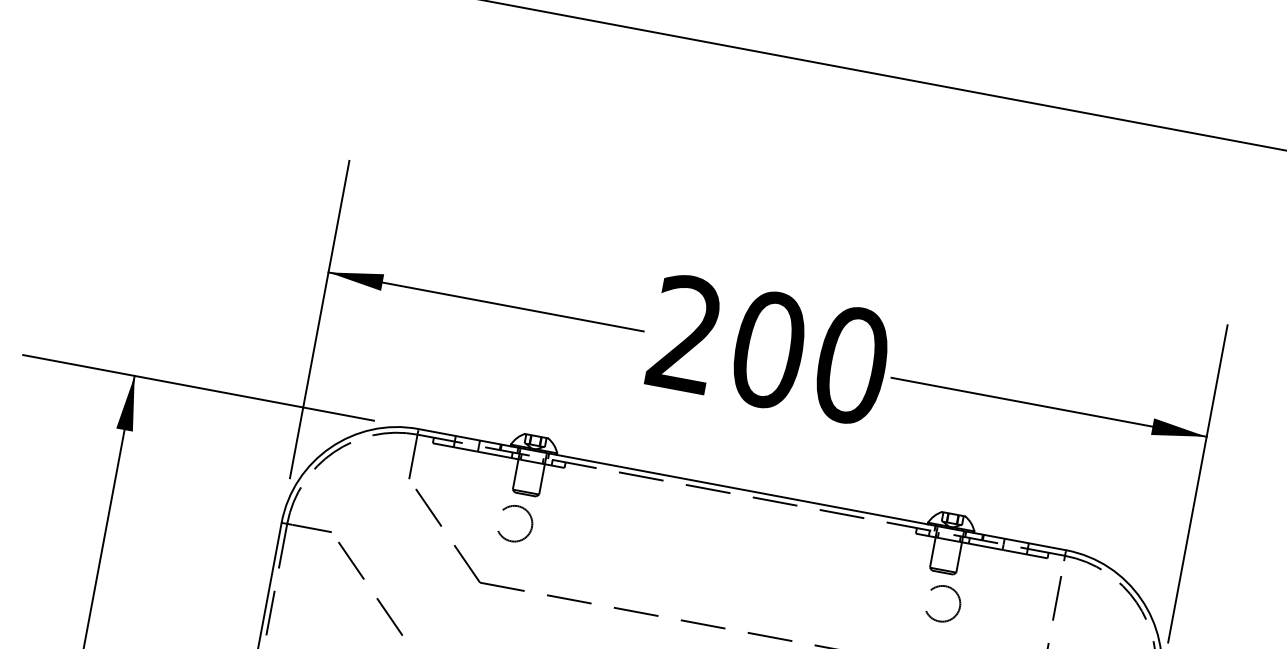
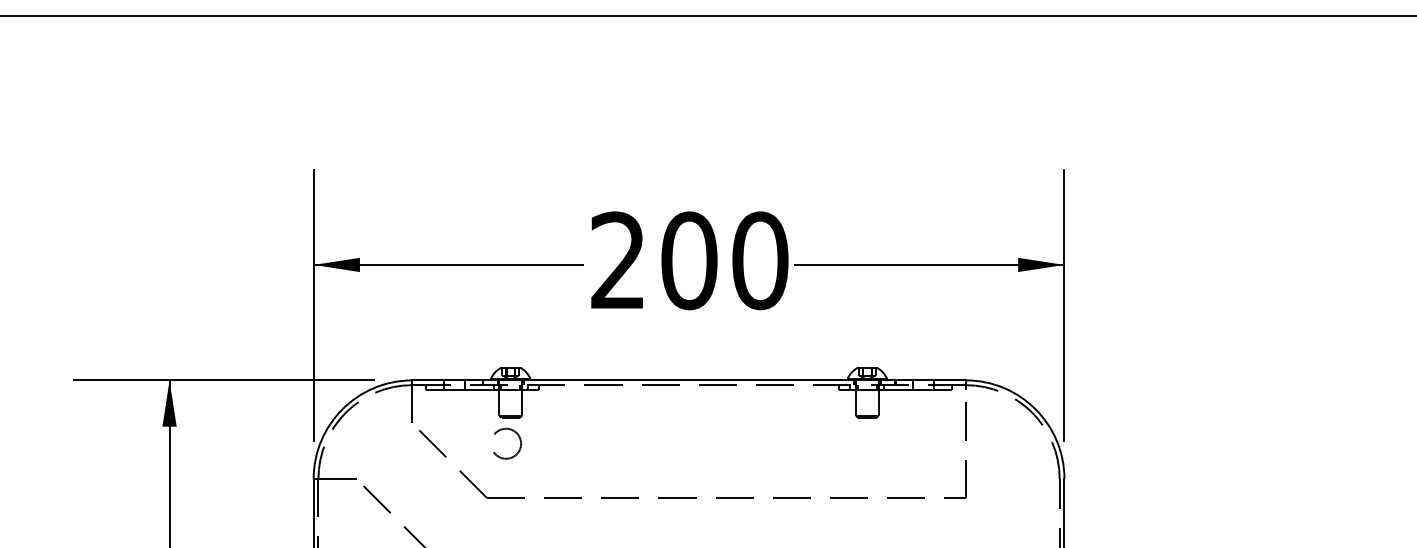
circle: (944, 603) -> (873, 443), removed

